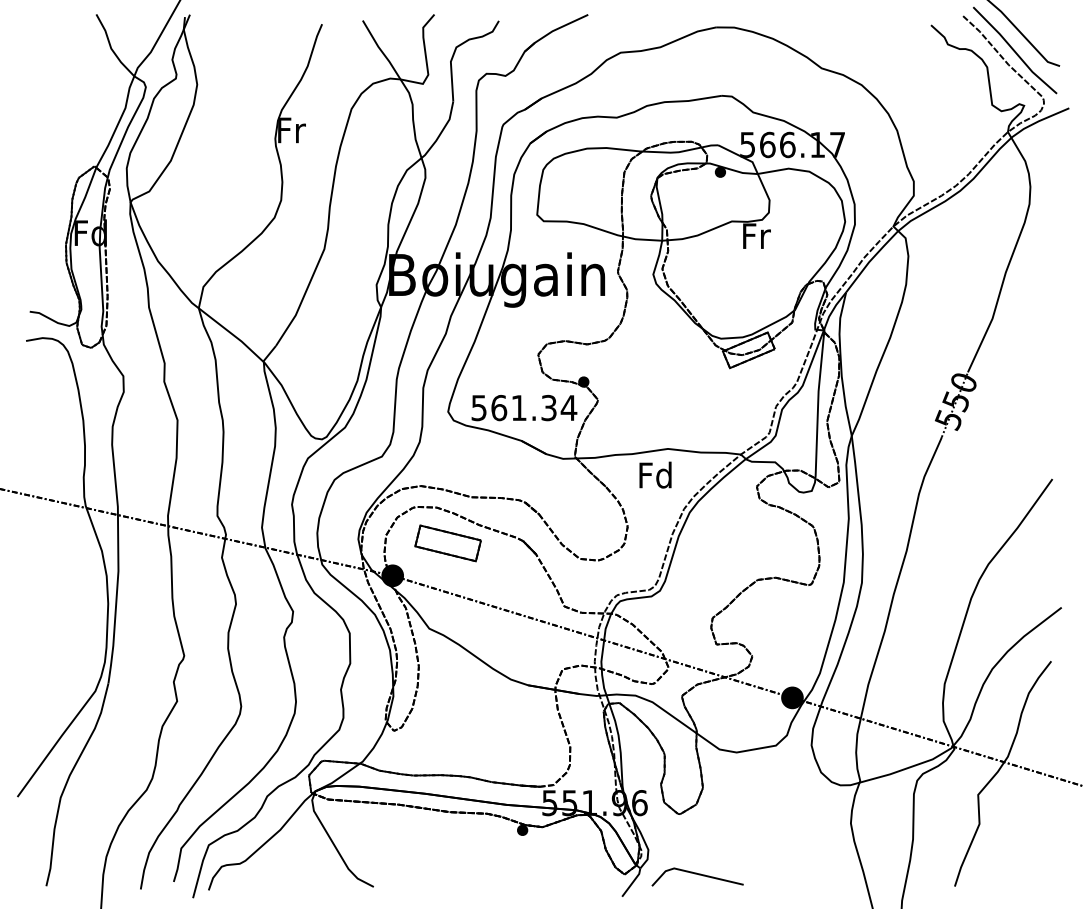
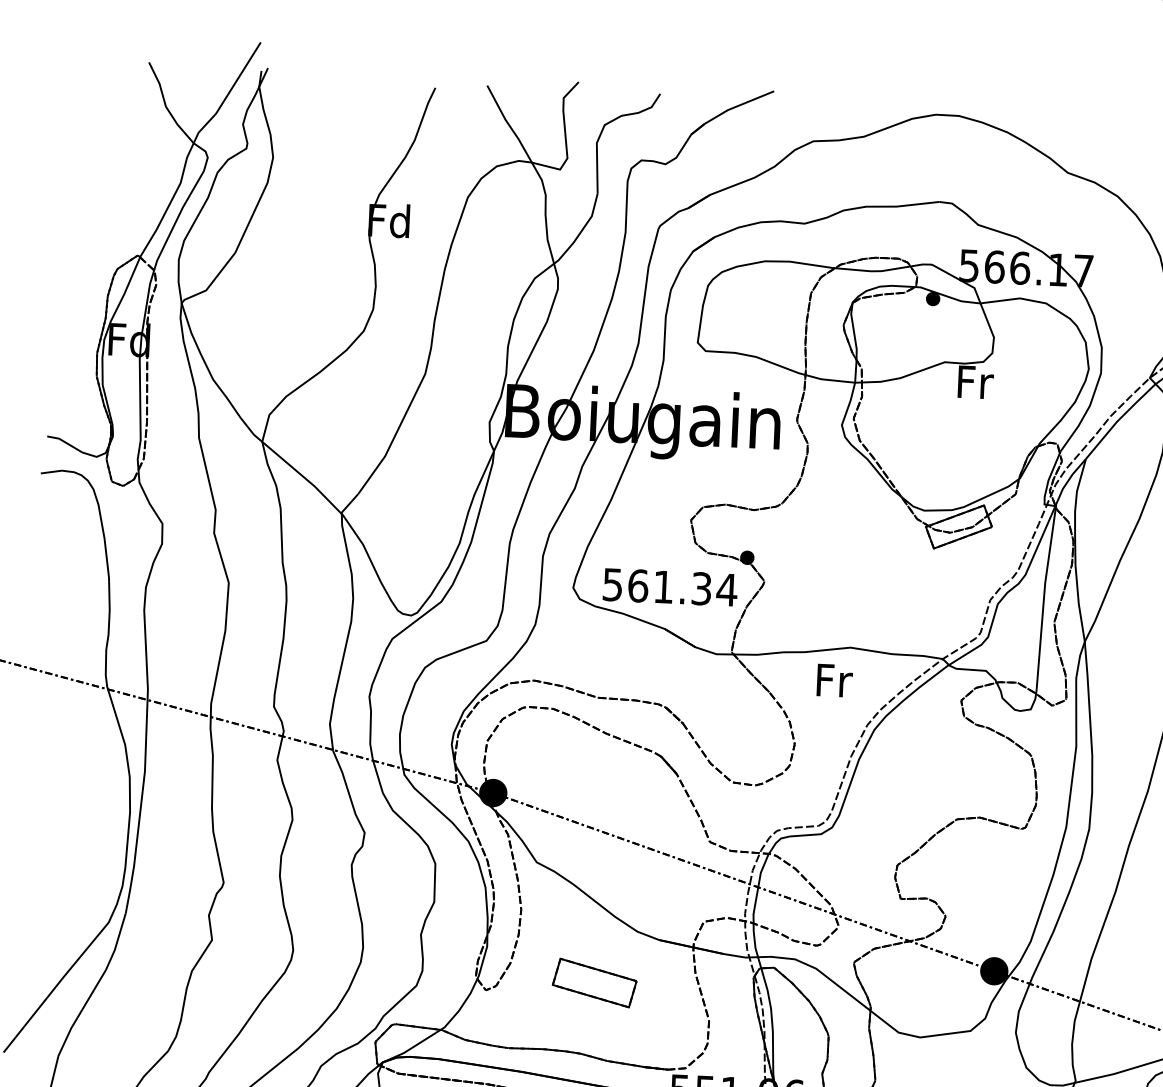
text: (290, 129) -> (389, 219), Fr -> Fd
text: (655, 474) -> (833, 679), Fd -> Fr
part: (447, 543) -> (593, 983), moved

